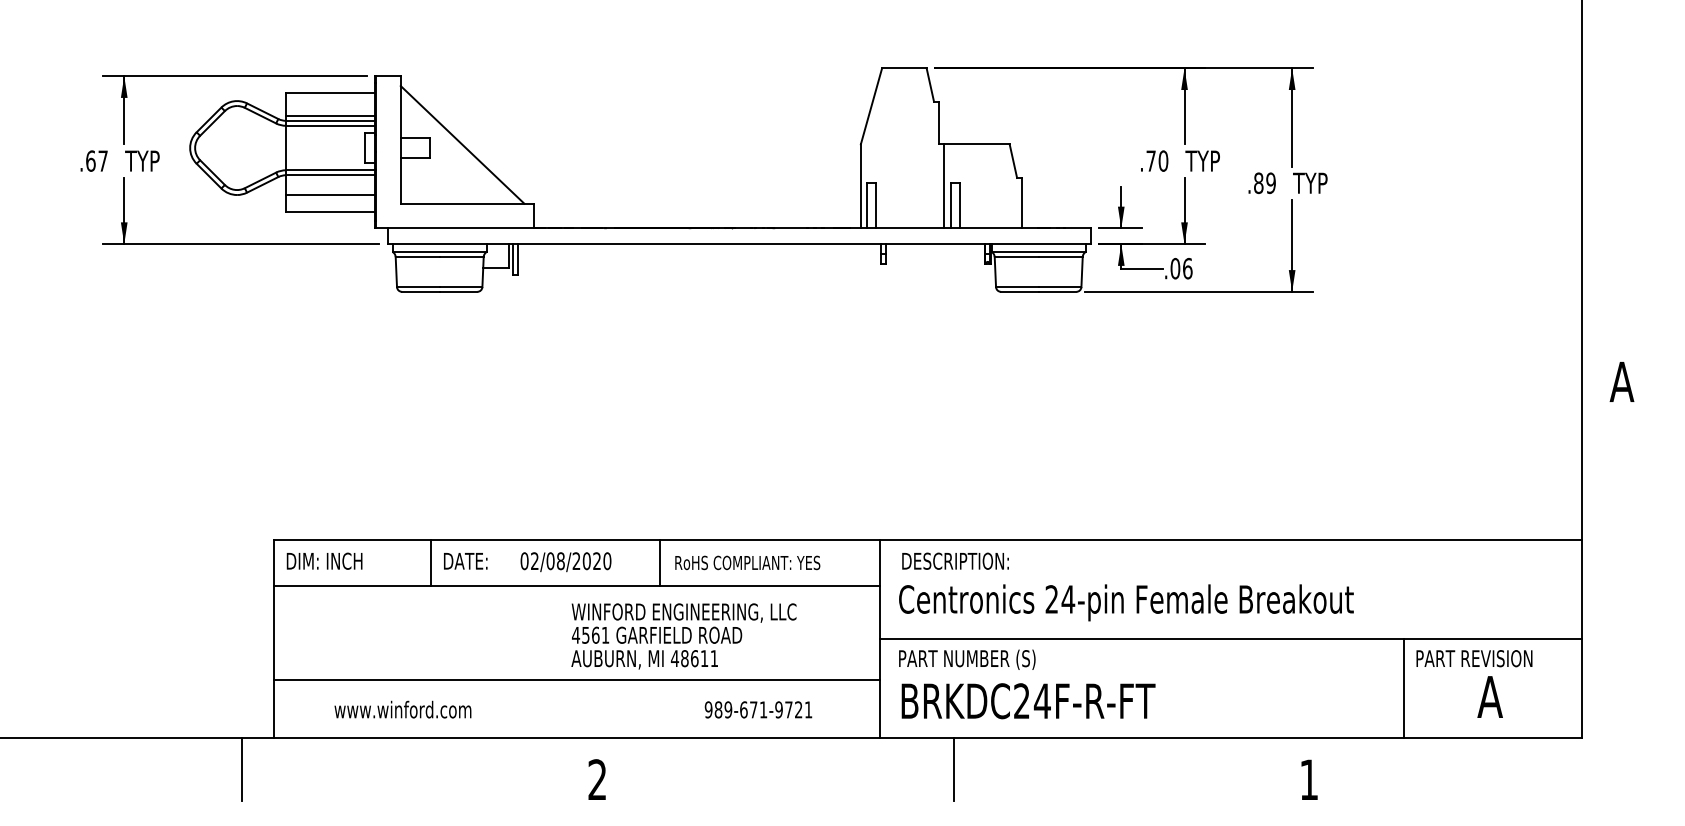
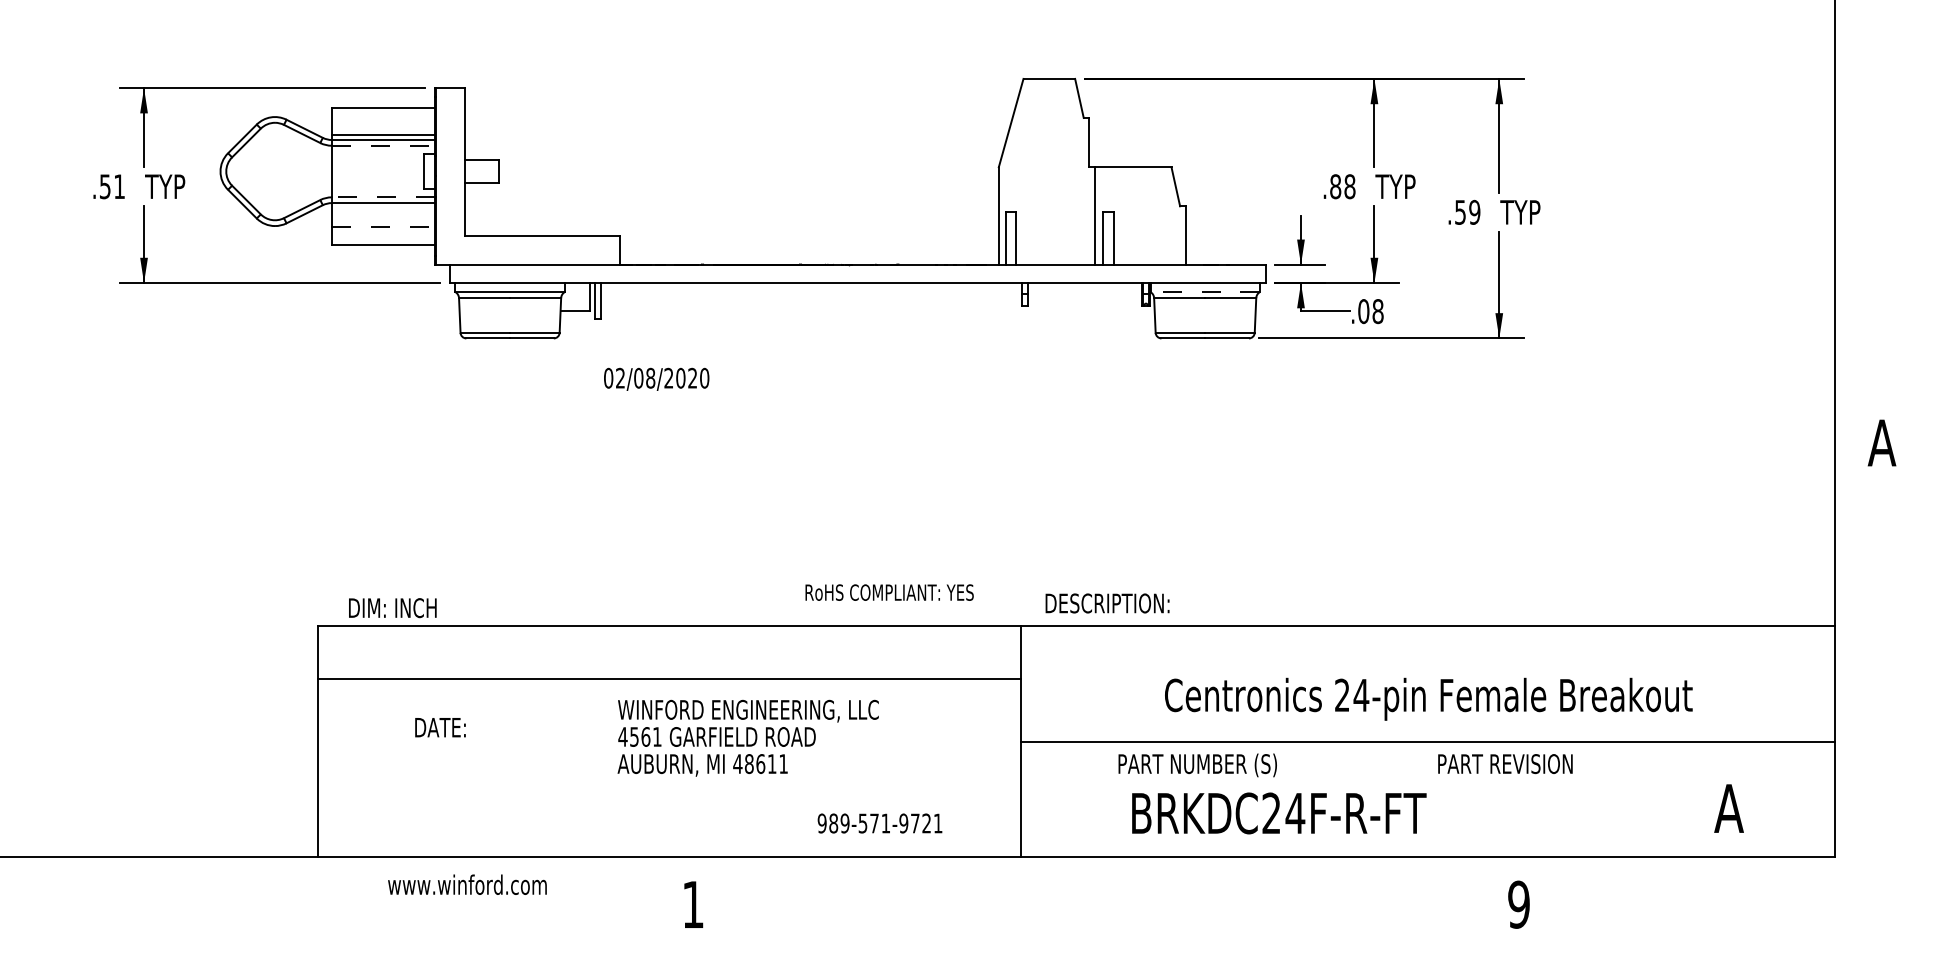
line: (331, 125) -> (384, 145), solid -> dashed
line: (462, 144) -> (536, 167), removed
text: (96, 160) -> (111, 185), .67 -> .51
text: (1157, 160) -> (1343, 185), .70 -> .88
line: (330, 170) -> (383, 197), solid -> dashed
text: (1258, 183) -> (1460, 212), .89 -> .59
line: (331, 195) -> (384, 226), solid -> dashed
line: (1038, 251) -> (1204, 291), solid -> dashed
text: (1187, 268) -> (1377, 311), .06 -> .08
text: (324, 560) -> (392, 607), moved
text: (955, 560) -> (1107, 602), moved
text: (465, 561) -> (440, 727), moved
line: (430, 562) -> (499, 652), removed
text: (565, 562) -> (656, 379), moved
line: (659, 562) -> (765, 652), removed
text: (747, 562) -> (889, 592), moved
text: (1126, 602) -> (1428, 698), moved
text: (683, 636) -> (747, 738), moved
text: (1474, 658) -> (1505, 763), moved
text: (967, 659) -> (1197, 765), moved
line: (577, 680) -> (669, 789), removed
line: (1403, 688) -> (1628, 798), removed
text: (1028, 701) -> (1279, 813), moved
text: (402, 709) -> (466, 884), moved
text: (743, 709) -> (862, 823), 989-671-9721 -> 989-571-9721
line: (242, 769) -> (281, 892), removed
line: (953, 769) -> (1106, 892), removed
text: (596, 779) -> (692, 904), 2 -> 1
text: (1308, 779) -> (1518, 904), 1 -> 9

